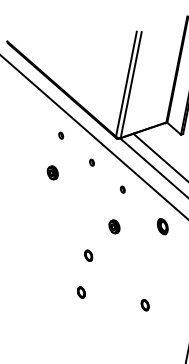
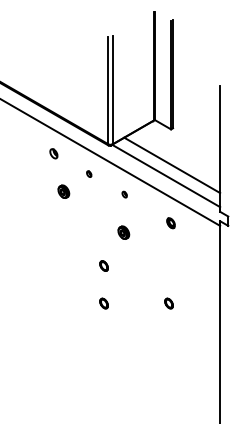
part: (60, 135) -> (53, 153), size x1.6
part: (52, 172) -> (63, 191), moved
part: (162, 226) -> (170, 223), size x0.7

